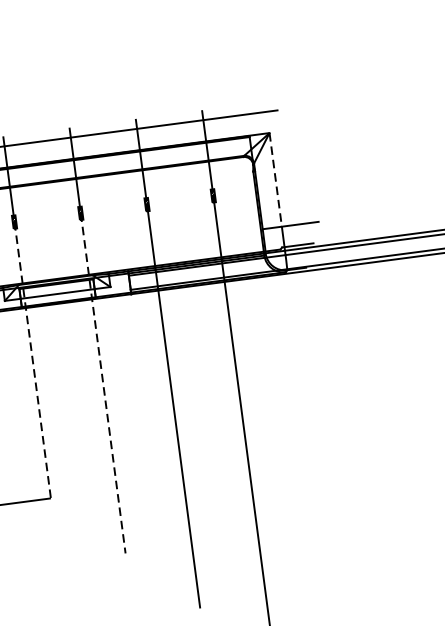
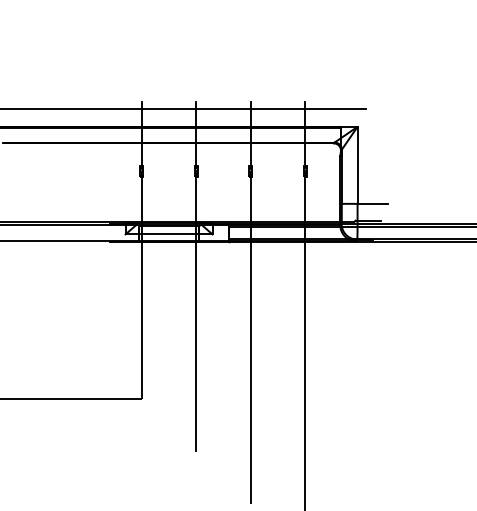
line: (275, 180) -> (357, 165), dashed -> solid
line: (32, 360) -> (141, 285), dashed -> solid
line: (103, 383) -> (196, 311), dashed -> solid

